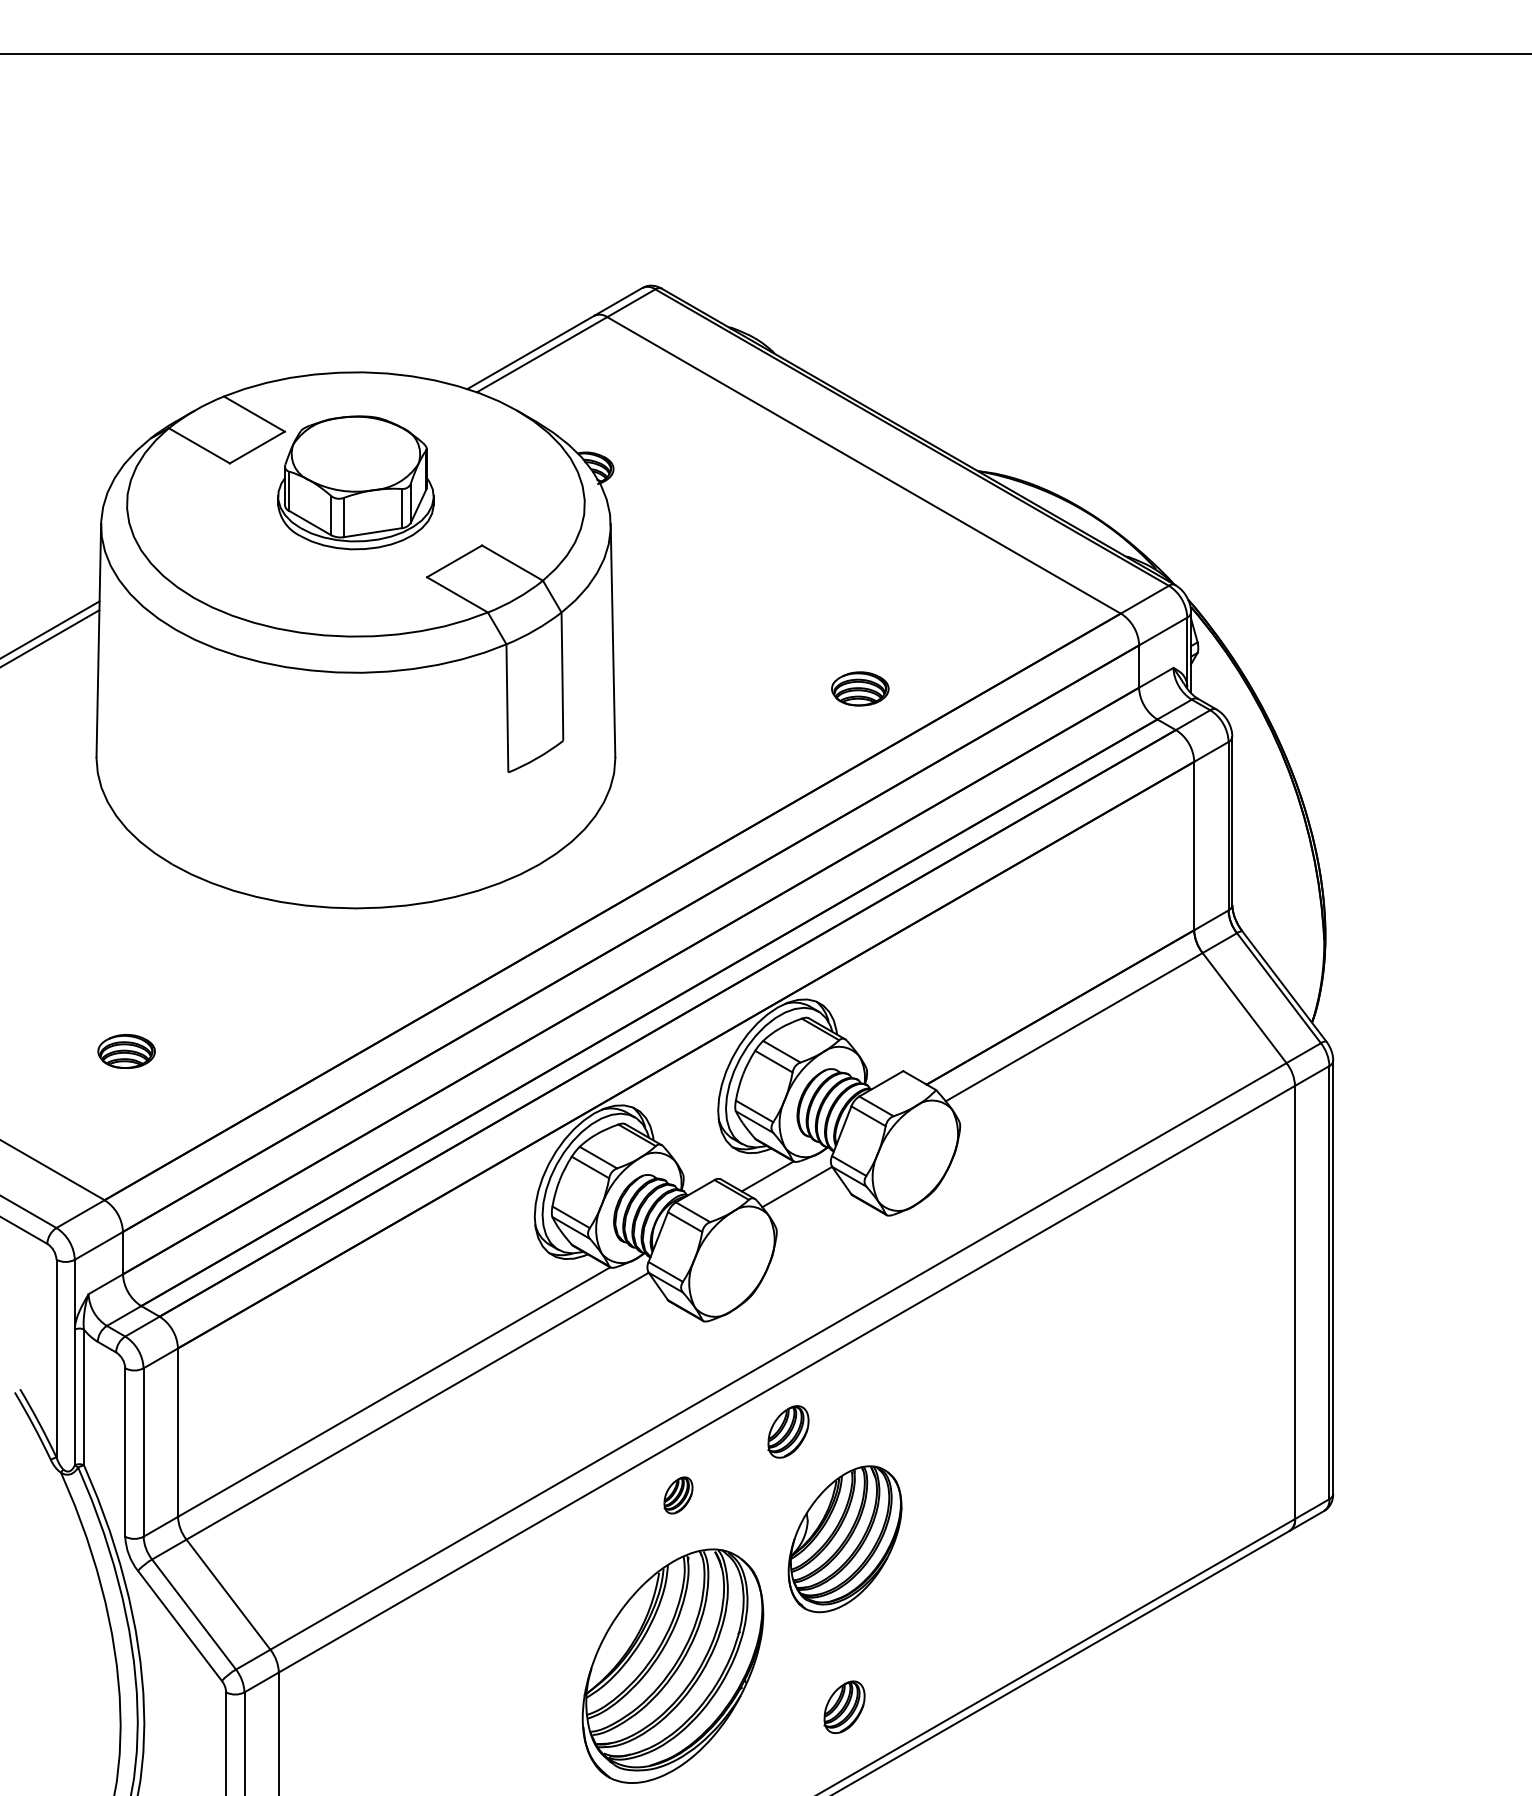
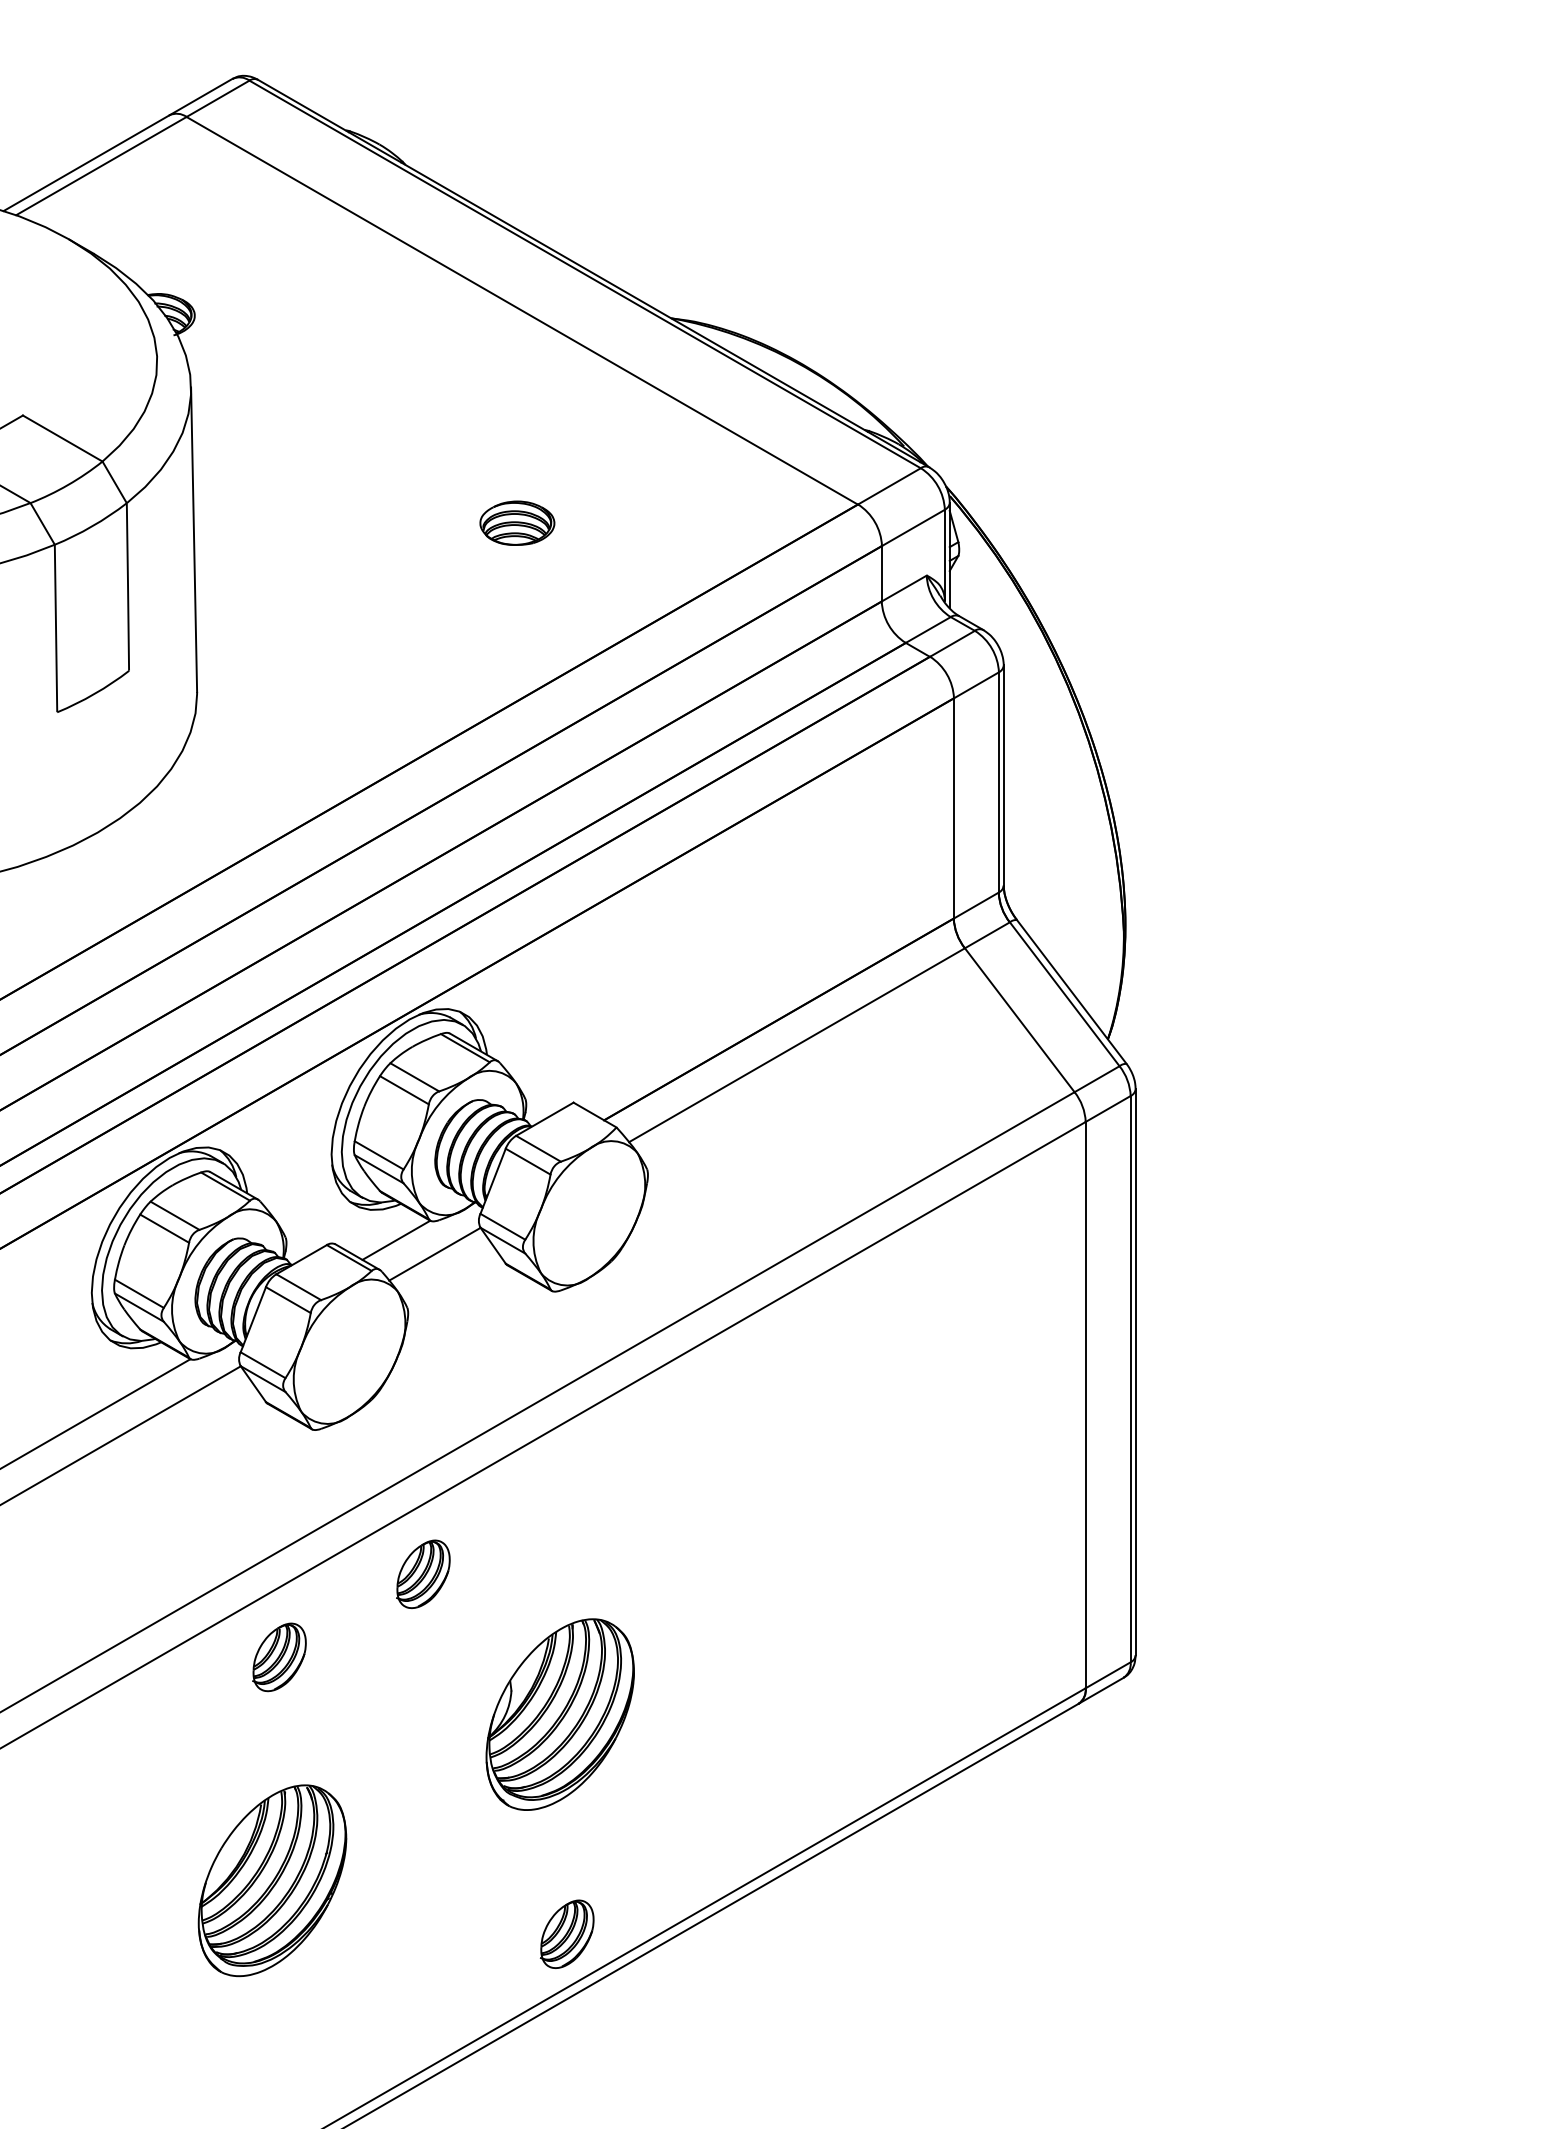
part: (860, 688) -> (517, 522), moved
part: (678, 1495) -> (279, 1657), size x1.43
part: (844, 1539) -> (559, 1714), moved
part: (672, 1666) -> (271, 1881), size x0.62
part: (844, 1706) -> (567, 1933), moved

